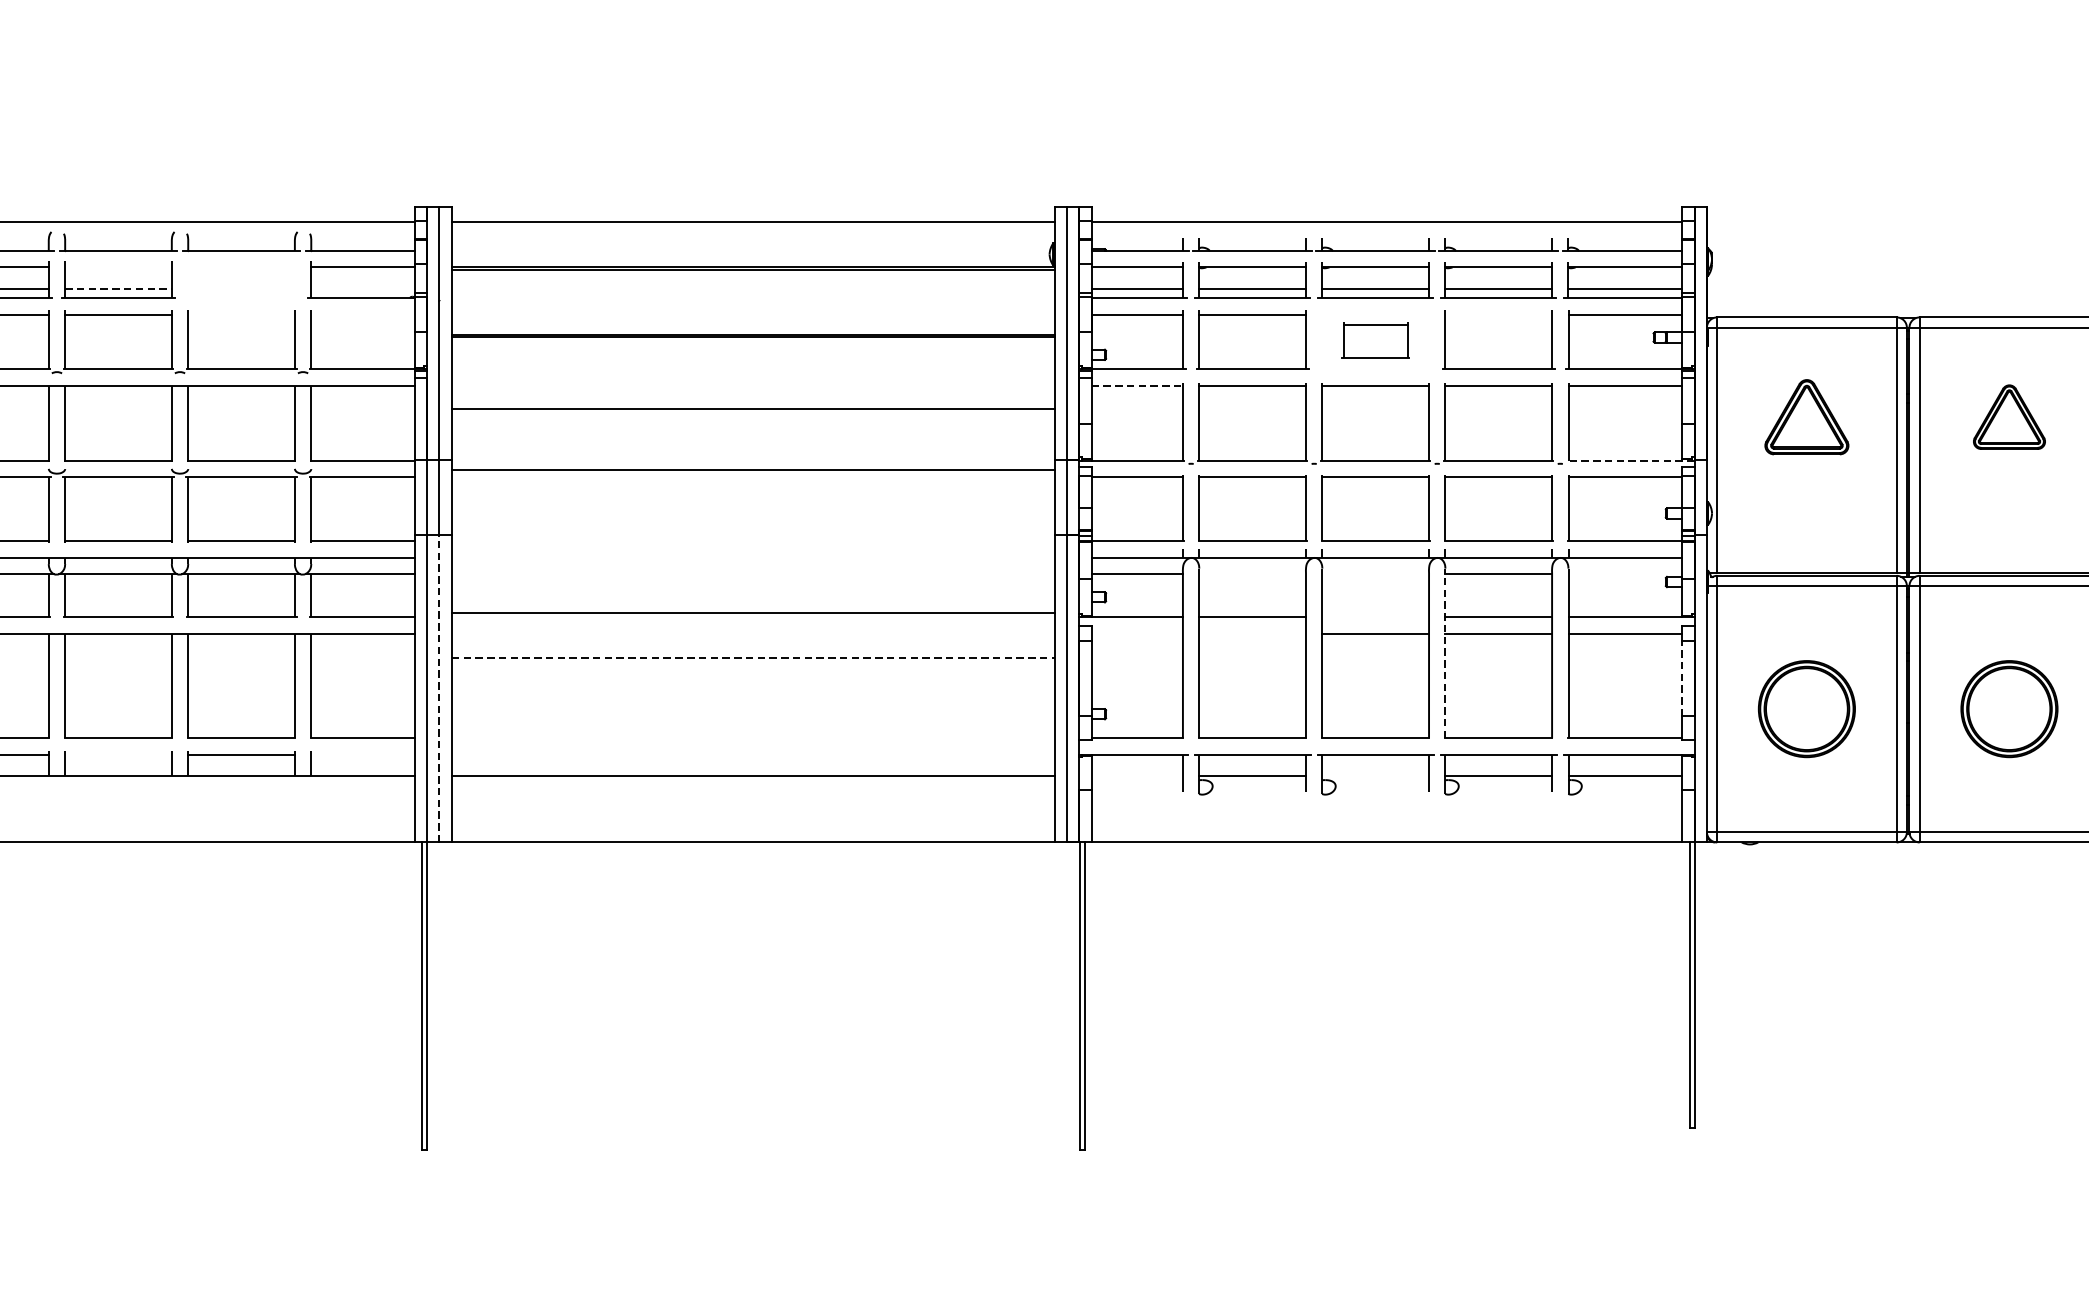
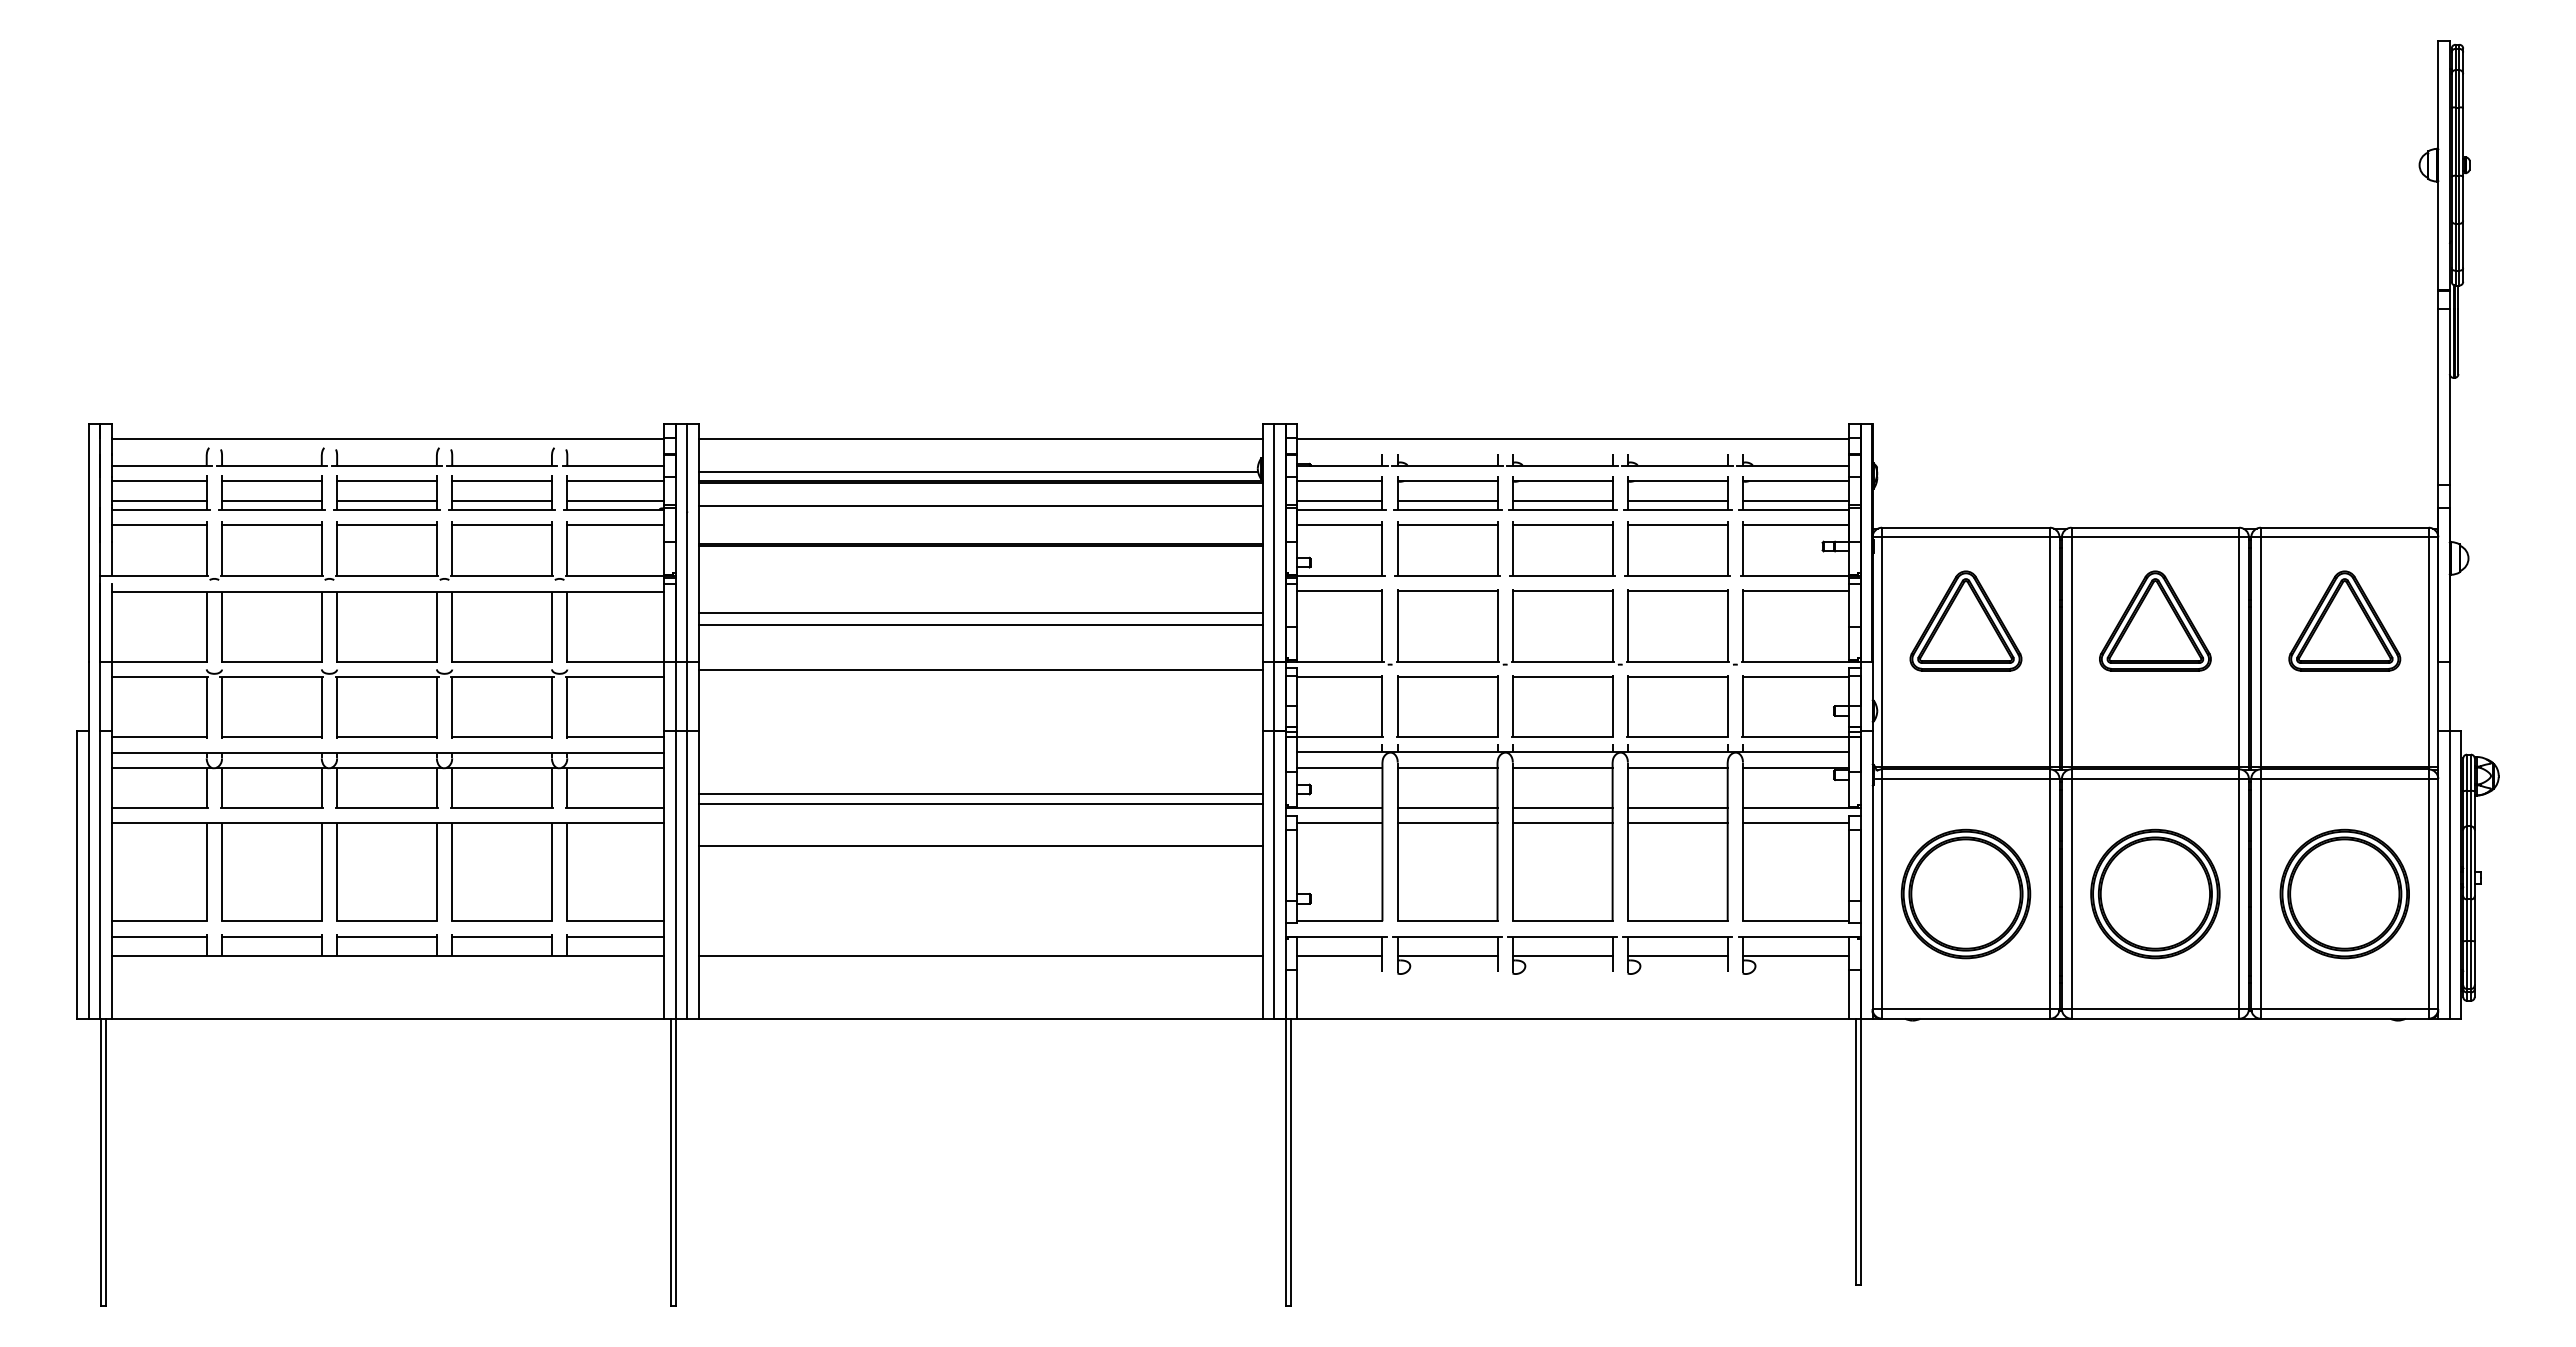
line: (750, 257) -> (978, 471), added
line: (117, 266) -> (386, 480), added
part: (240, 279) -> (501, 492), added
line: (119, 288) -> (387, 500), dashed -> solid
line: (362, 288) -> (615, 500), added
line: (753, 294) -> (980, 506), added
line: (240, 315) -> (501, 525), added
line: (362, 315) -> (615, 525), added
line: (1498, 315) -> (1677, 525), added
part: (1375, 339) -> (1562, 548), size x1.67
line: (1136, 385) -> (1339, 591), dashed -> solid
part: (1806, 416) -> (1965, 620), size x1.43
part: (2009, 416) -> (2155, 620), size x1.67
line: (753, 420) -> (980, 624), added
line: (1631, 460) -> (1801, 661), dashed -> solid
line: (1252, 573) -> (1447, 767), added
line: (1375, 573) -> (1562, 767), added
line: (1625, 573) -> (1796, 767), added
line: (753, 602) -> (980, 794), added
line: (1375, 617) -> (1562, 808), added
line: (1136, 633) -> (1339, 823), added
line: (1252, 633) -> (1447, 823), added
line: (1444, 652) -> (1627, 841), dashed -> solid
line: (753, 658) -> (980, 846), dashed -> solid
line: (1682, 678) -> (1849, 865), dashed -> solid
line: (439, 688) -> (687, 874), dashed -> solid
part: (1806, 708) -> (1965, 893), size x1.43
part: (2009, 708) -> (2155, 893), size x1.43
line: (117, 754) -> (386, 936), added
line: (362, 754) -> (615, 936), added
line: (1136, 775) -> (1339, 956), added
line: (1375, 775) -> (1562, 956), added

